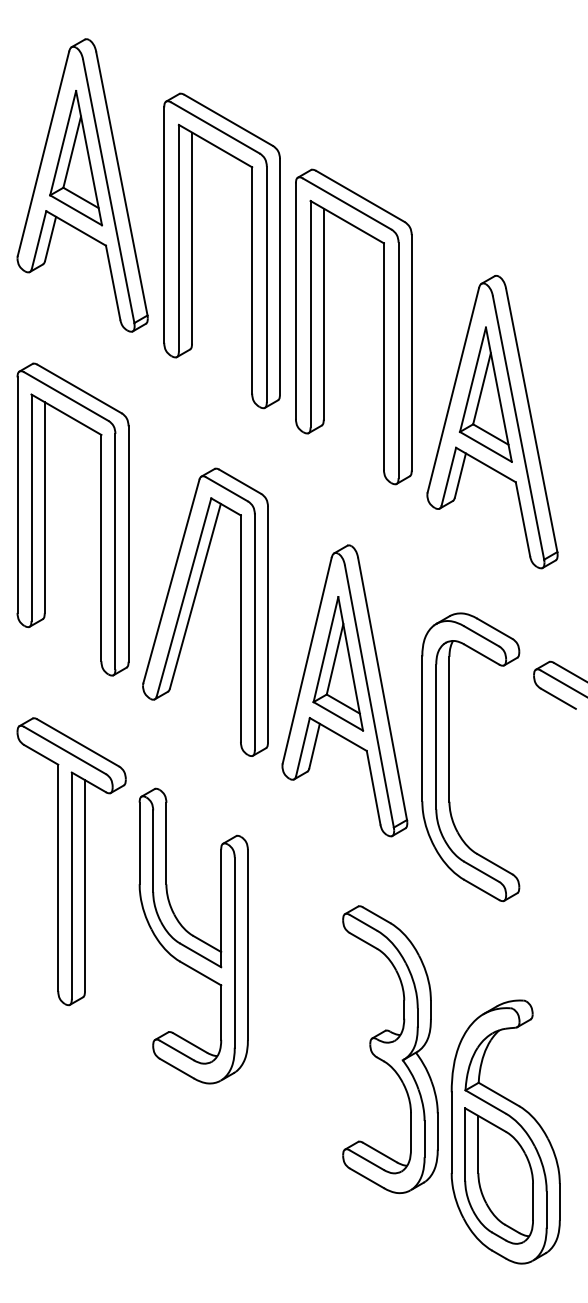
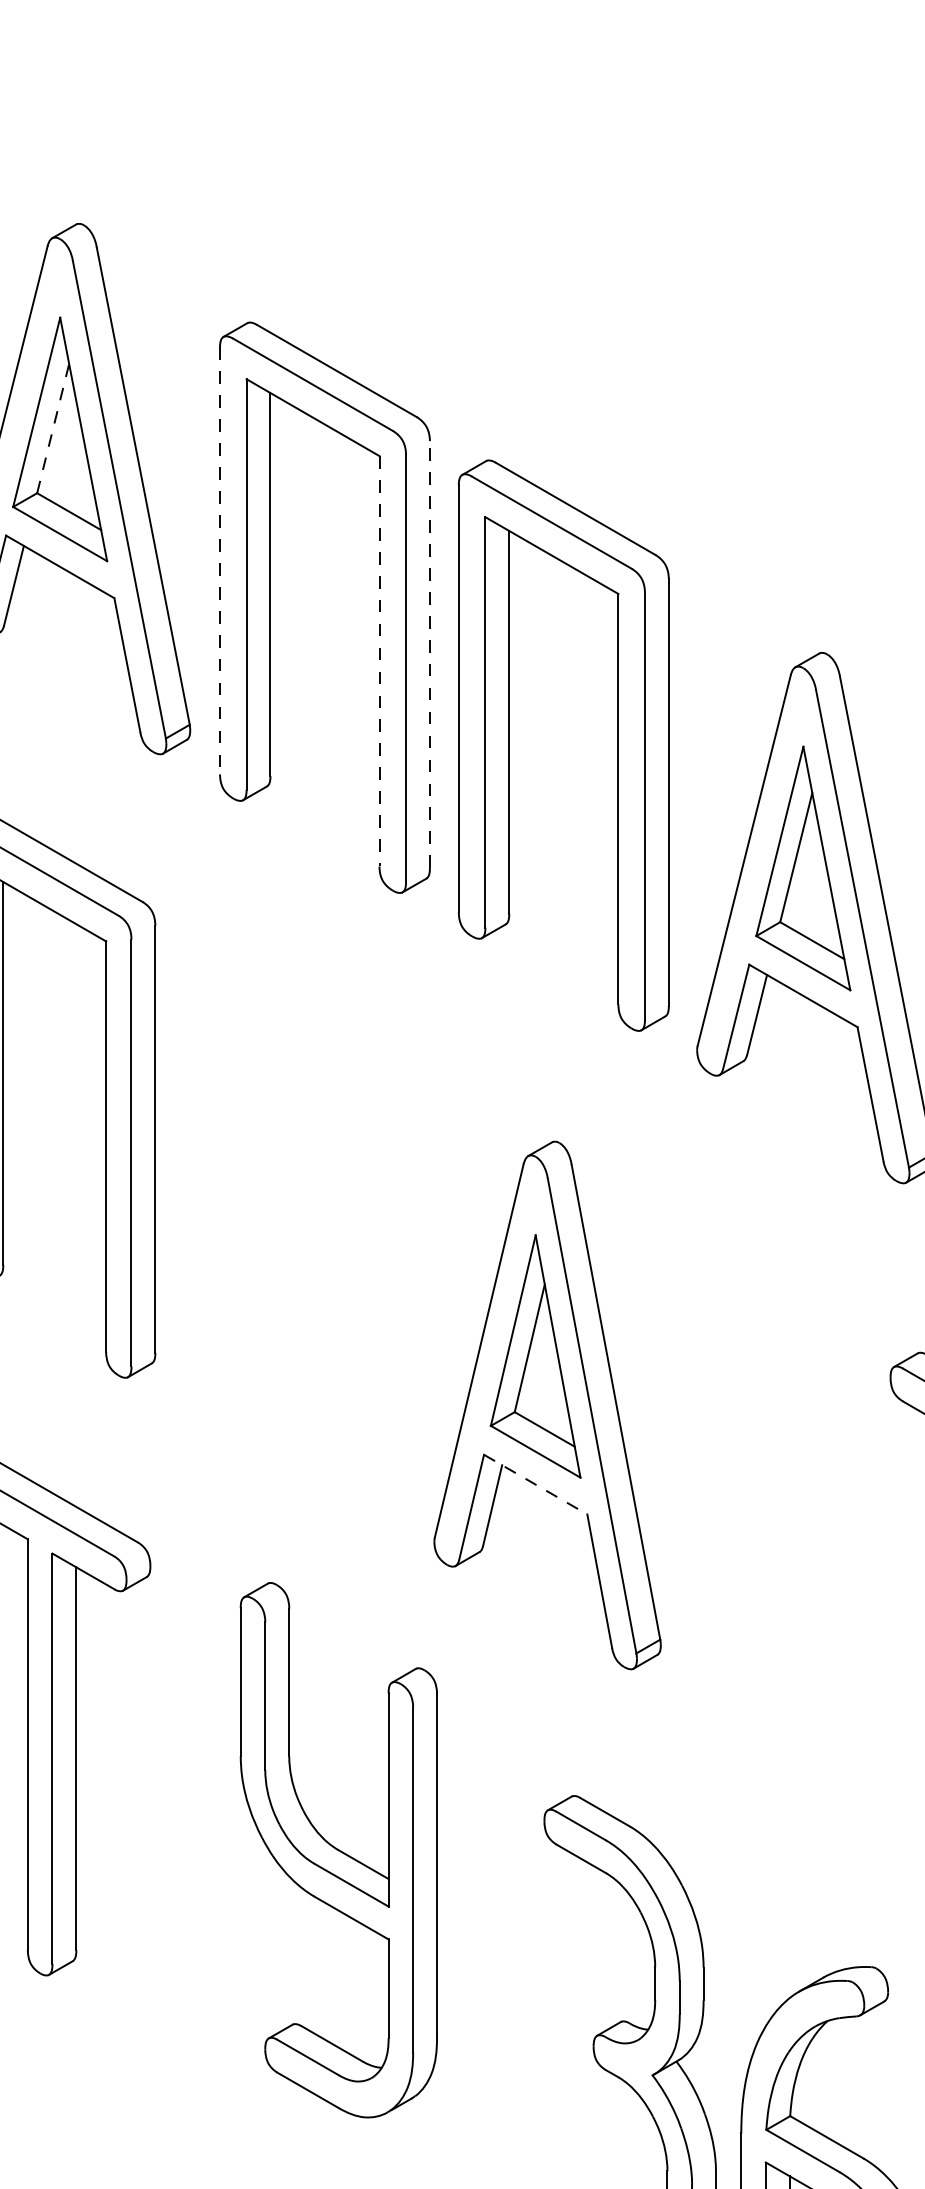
line: (72, 152) -> (53, 429), solid -> dashed
line: (164, 225) -> (220, 561), solid -> dashed
line: (279, 276) -> (429, 654), solid -> dashed
line: (252, 280) -> (380, 661), solid -> dashed
part: (193, 607) -> (273, 1254), removed
line: (338, 734) -> (536, 1484), solid -> dashed
part: (449, 757) -> (737, 1526), removed
part: (193, 935) -> (338, 1849), moved

